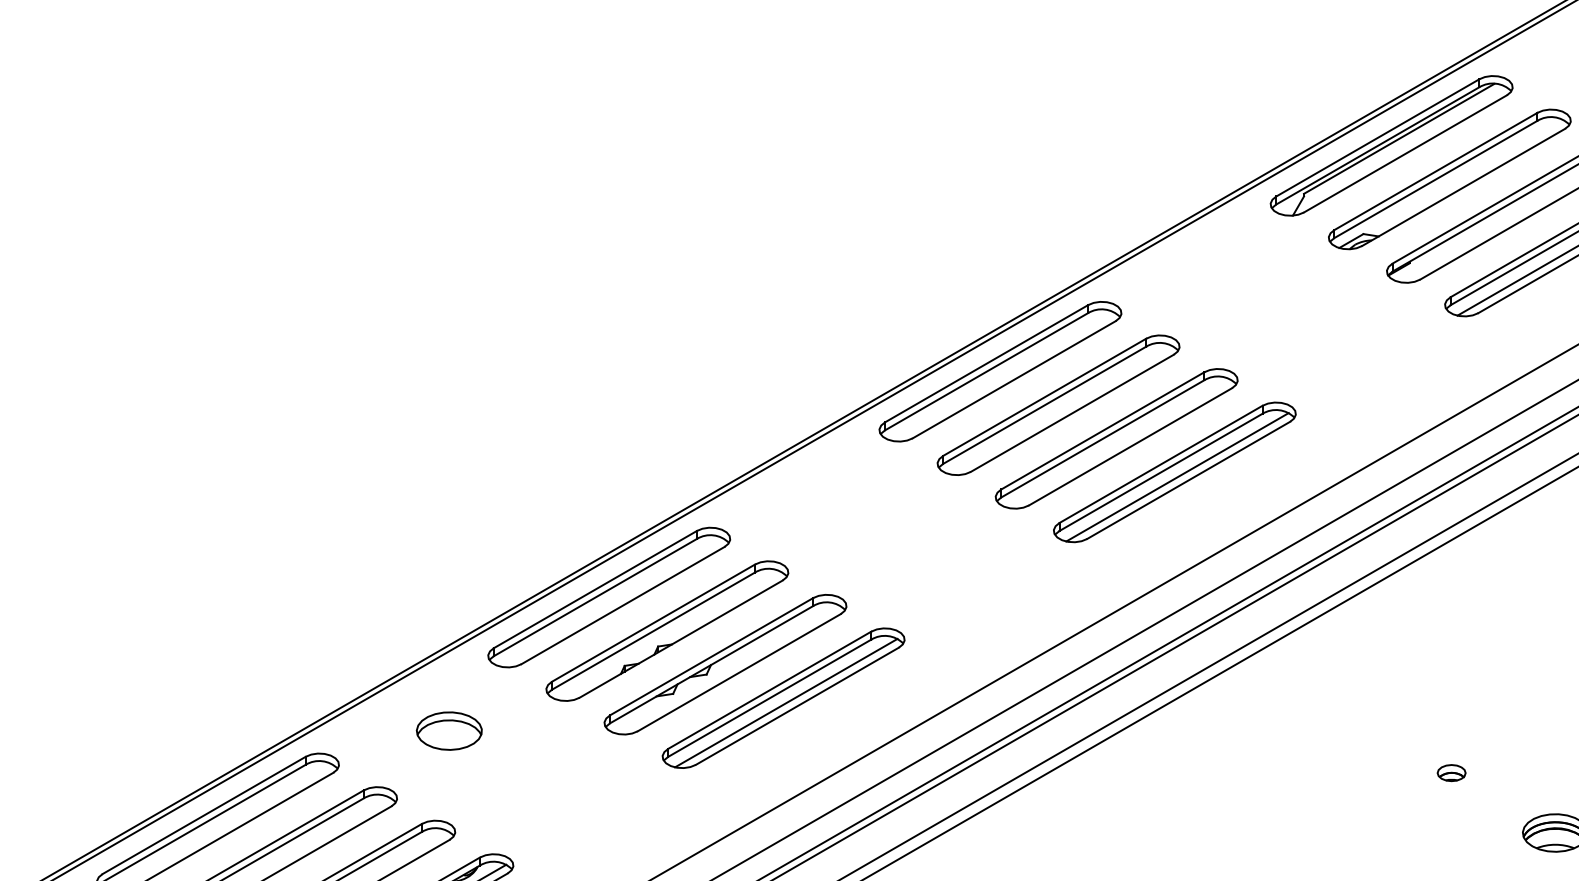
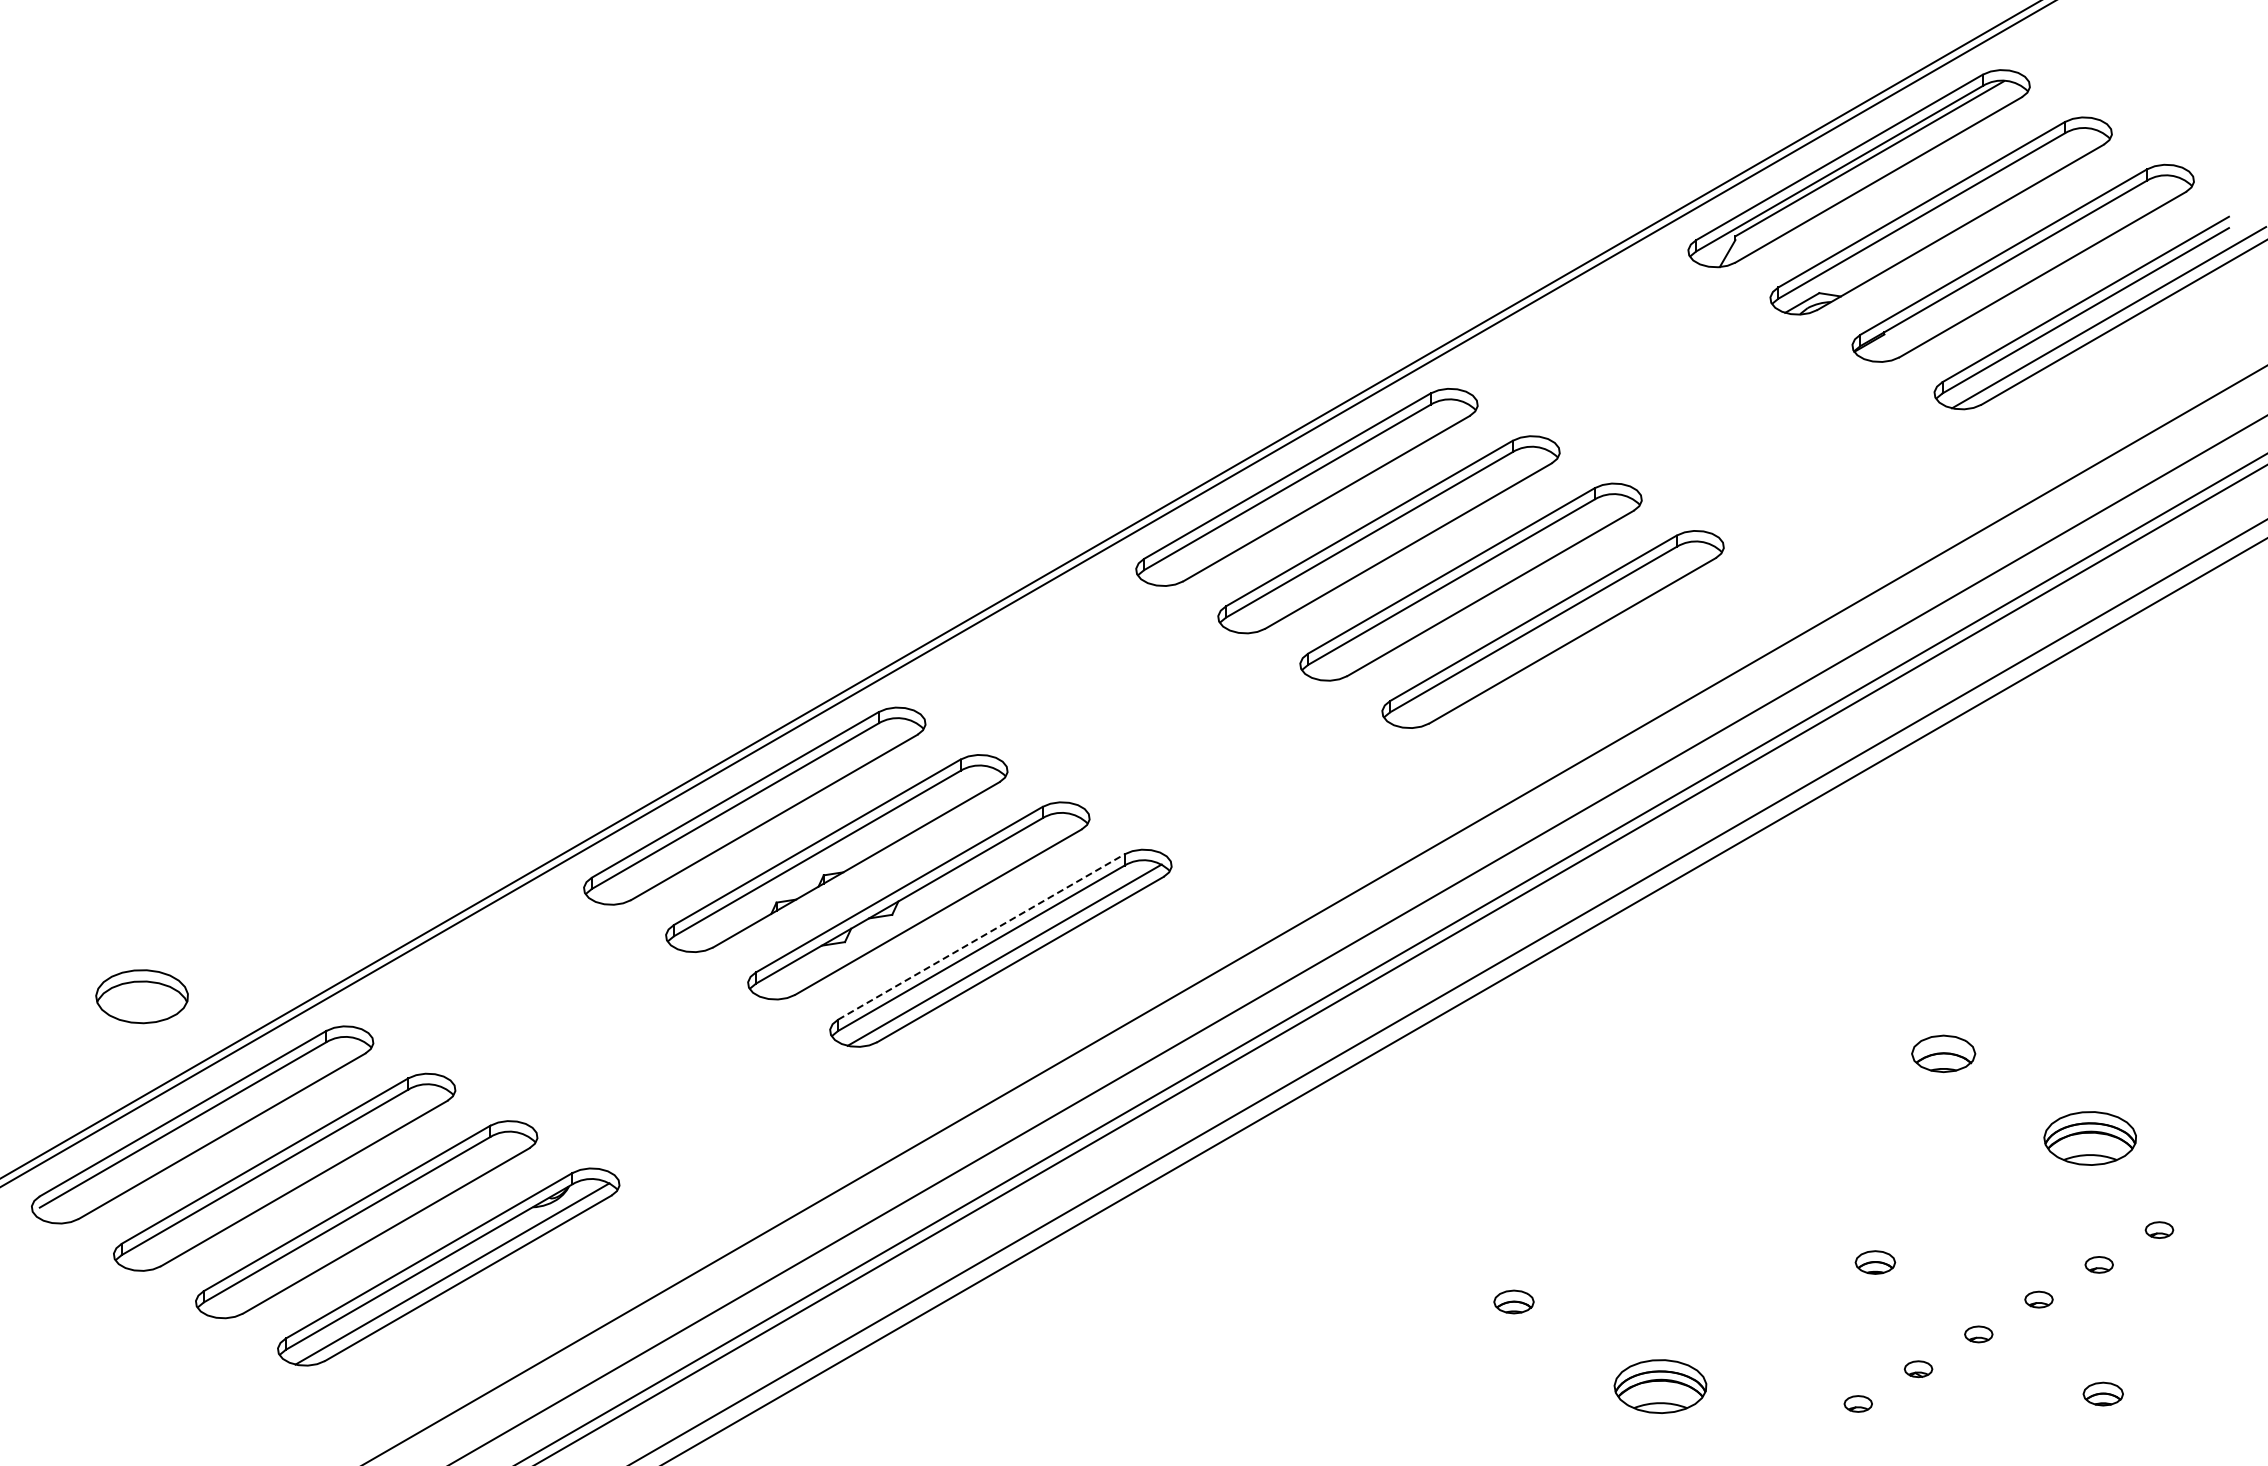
line: (1177, 477) -> (1556, 636), removed
line: (769, 689) -> (981, 936), solid -> dashed
part: (448, 730) -> (141, 996), moved
part: (1451, 772) -> (1943, 1053), size x1.6

